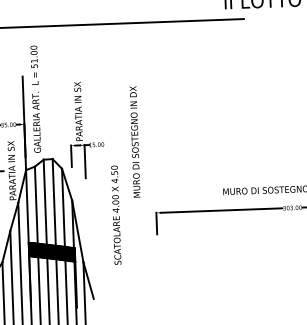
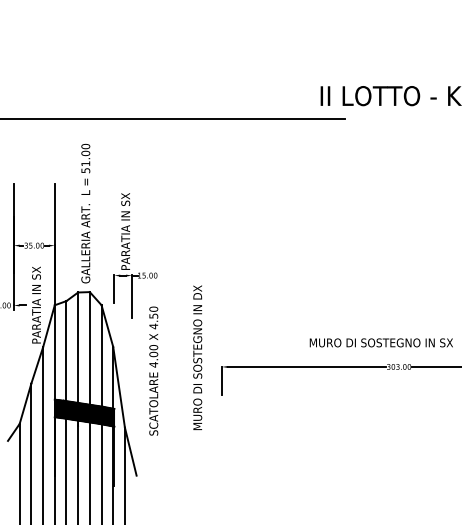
text: (35, 99) -> (85, 213), moved
text: (134, 141) -> (197, 357), moved
text: (116, 214) -> (153, 370), moved

